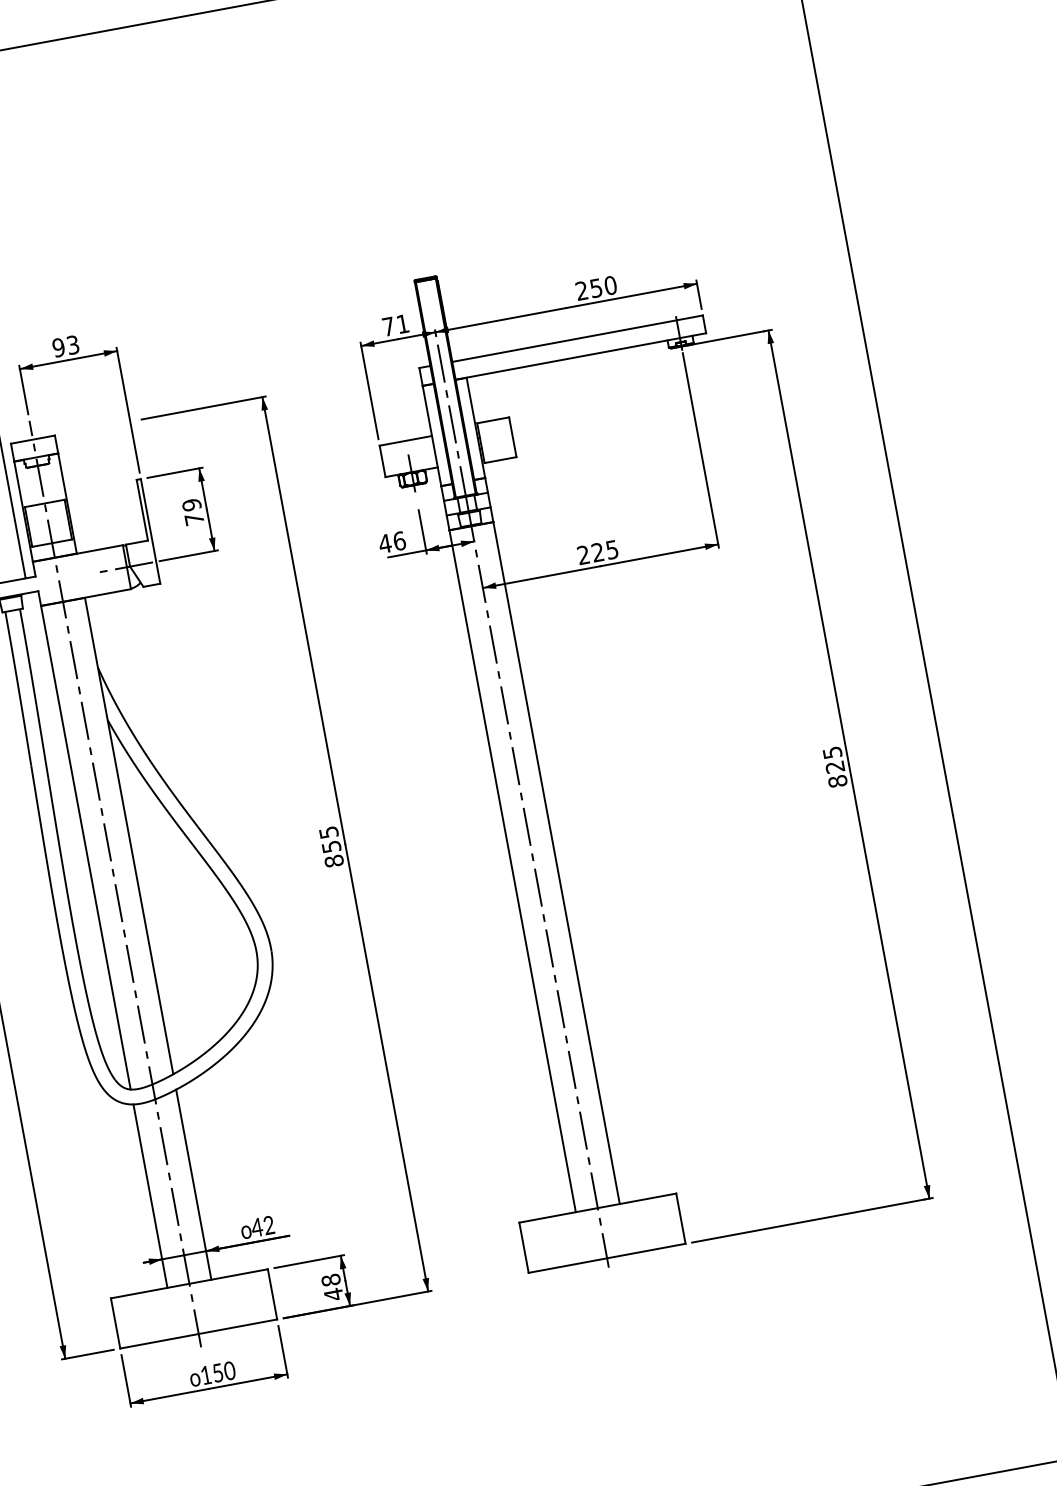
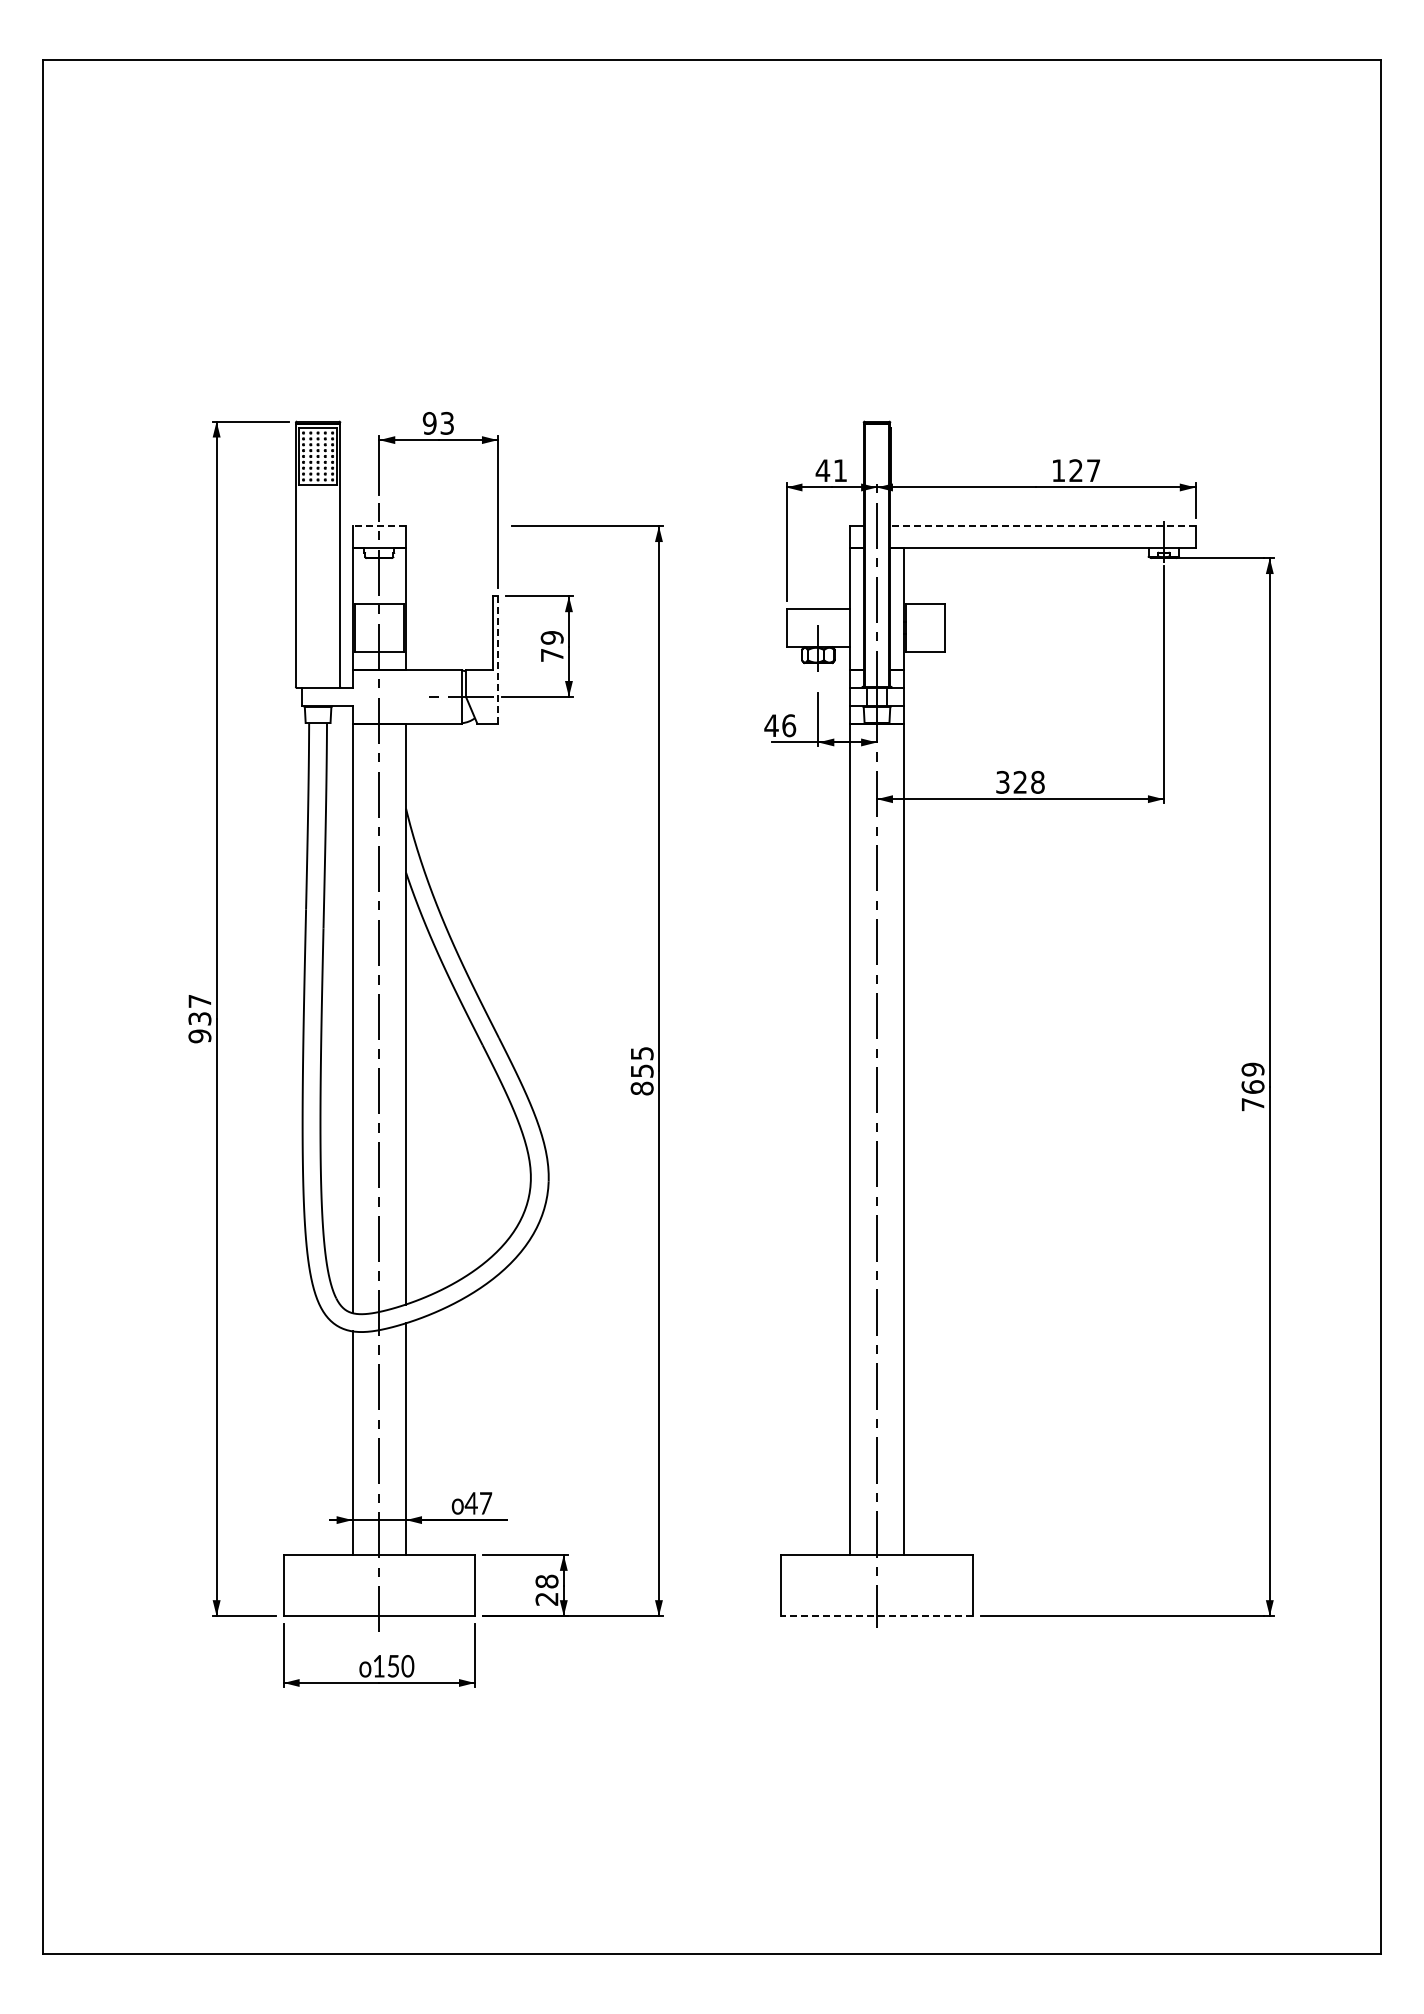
text: (596, 287) -> (1076, 470), 250 -> 127
text: (388, 326) -> (822, 470), 71 -> 41
line: (578, 338) -> (1043, 526), solid -> dashed
line: (33, 439) -> (379, 526), solid -> dashed
line: (150, 531) -> (497, 659), solid -> dashed
text: (597, 551) -> (1020, 781), 225 -> 328
text: (834, 766) -> (1252, 1086), 825 -> 769
text: (268, 1225) -> (485, 1503), 42 -> 47
line: (607, 1258) -> (877, 1616), solid -> dashed
text: (333, 1294) -> (546, 1599), 48 -> 28

